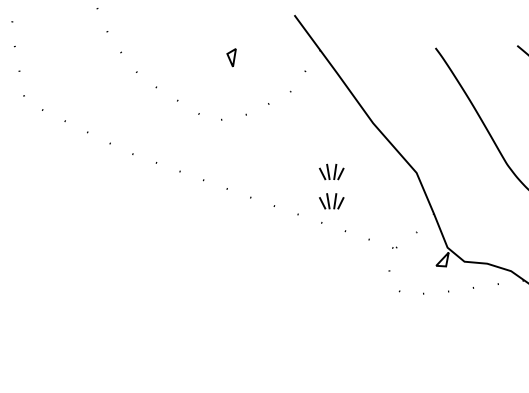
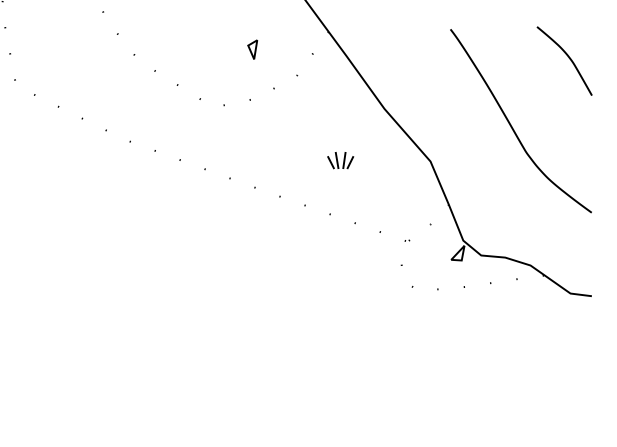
part: (231, 57) -> (252, 49), moved
part: (331, 201) -> (340, 191), removed

